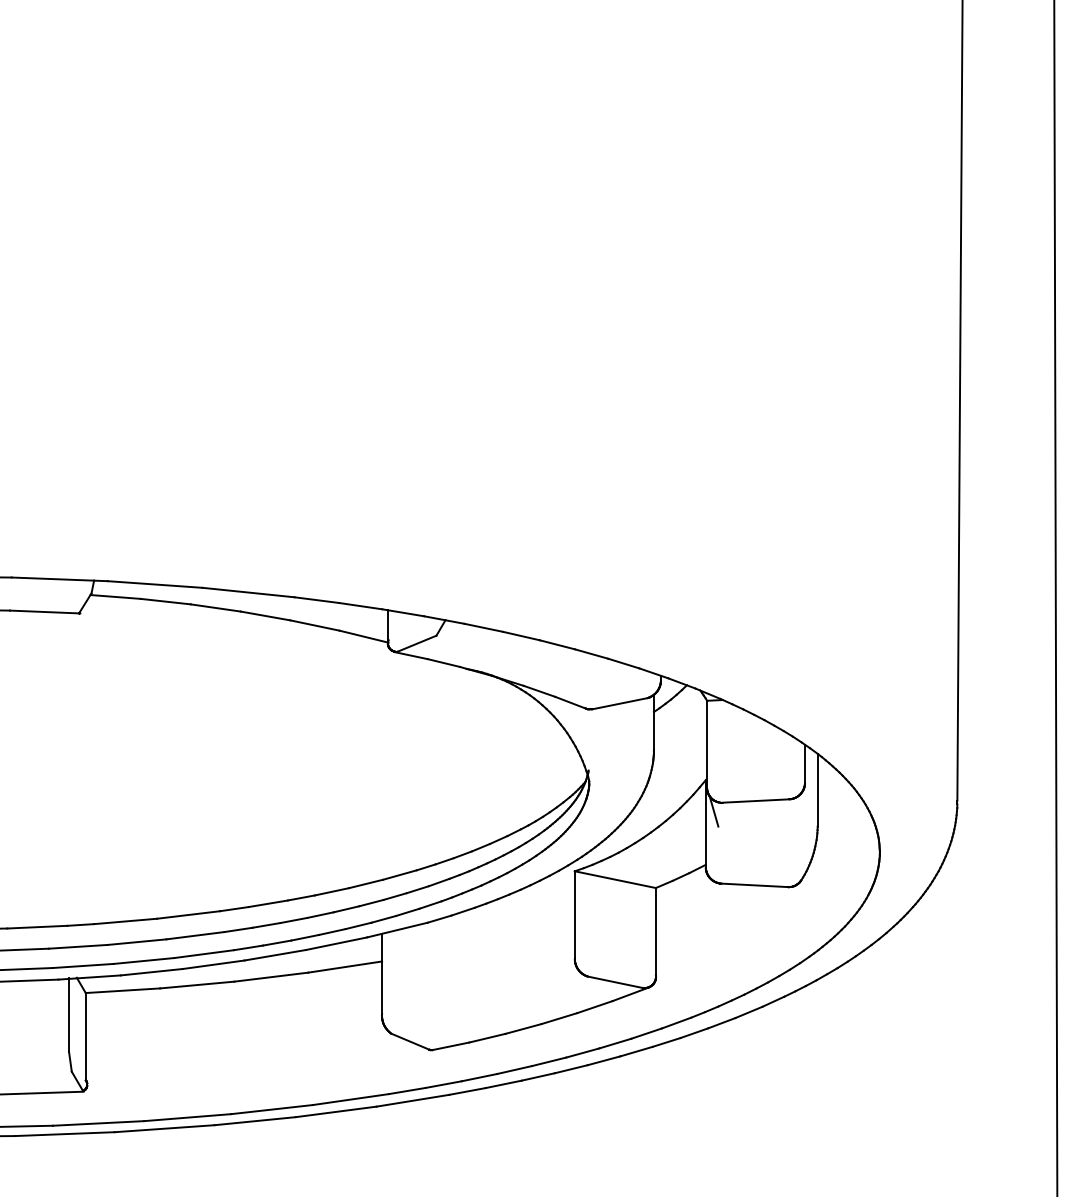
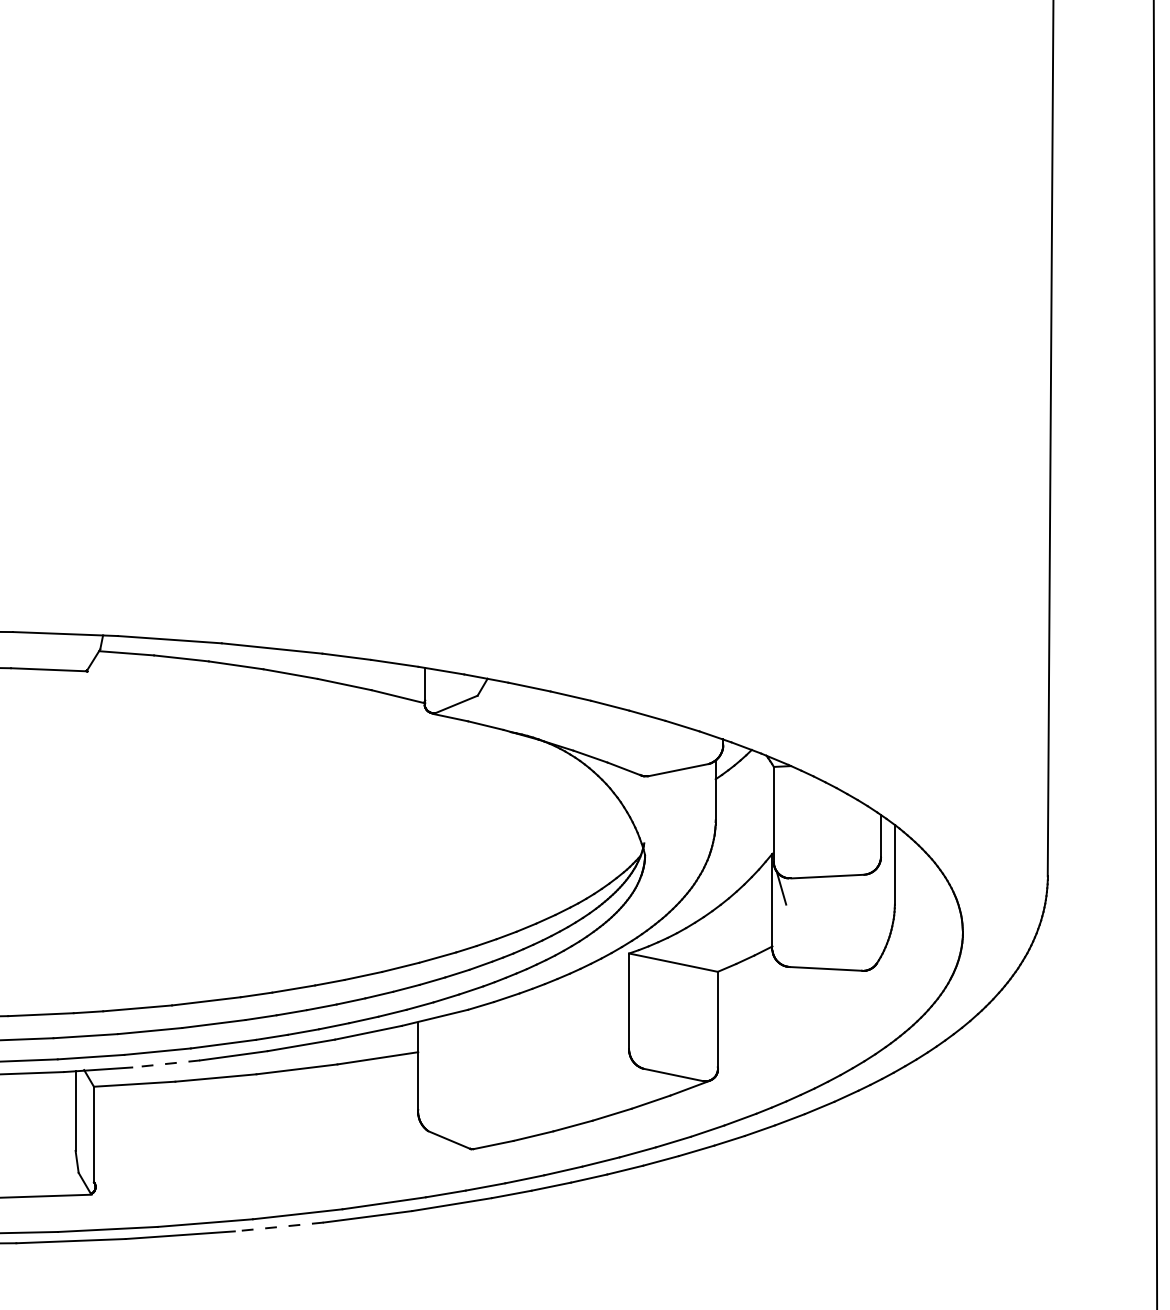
line: (151, 972) -> (165, 1064), solid -> dashed
line: (255, 1121) -> (279, 1227), solid -> dashed

